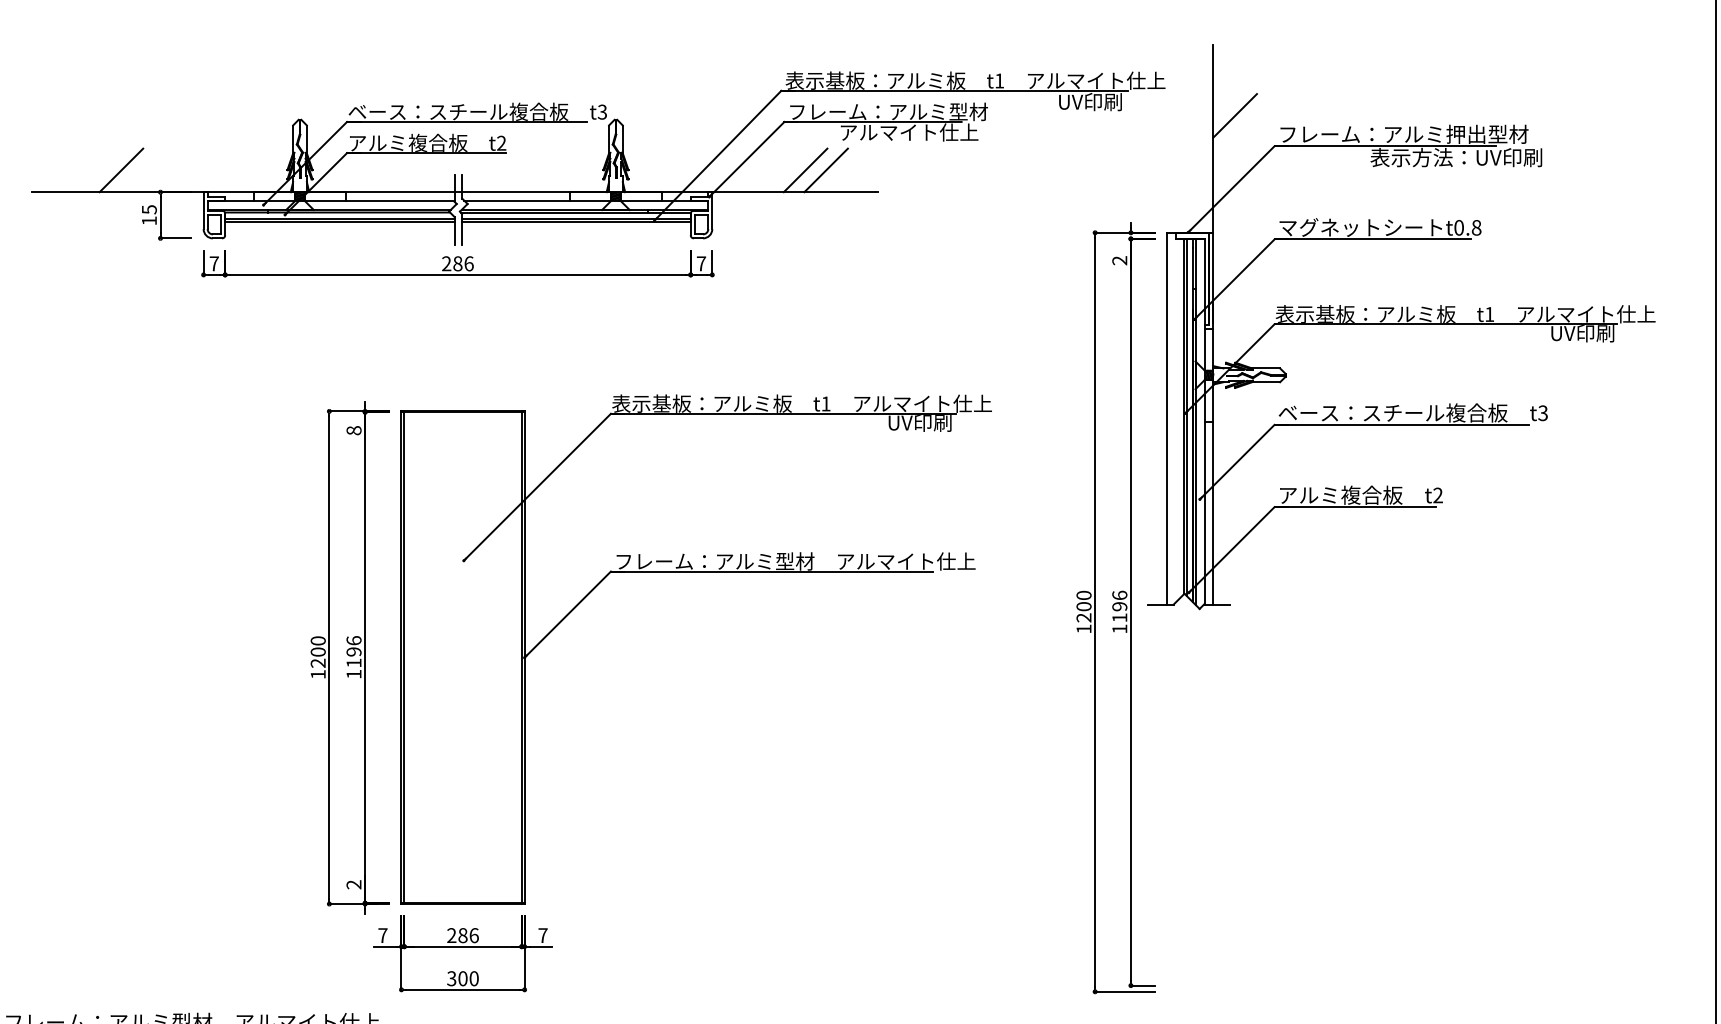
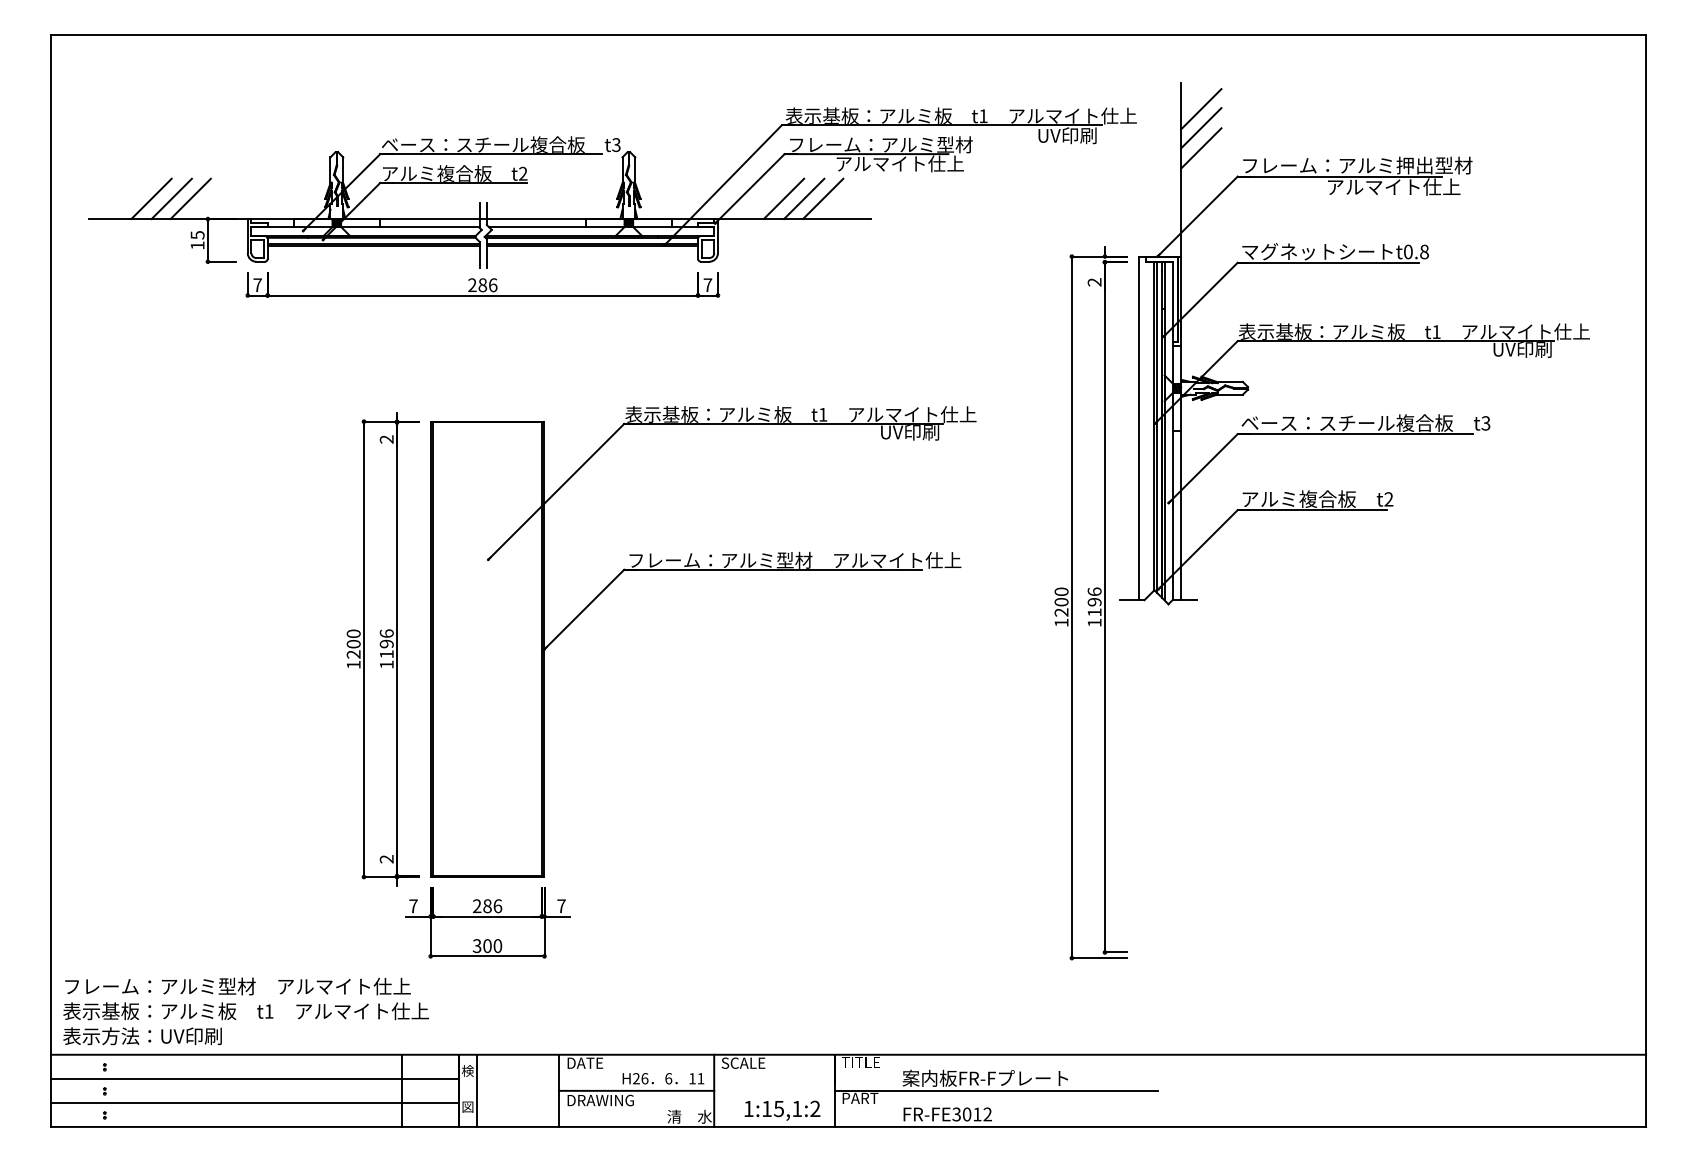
line: (1235, 73) -> (1201, 109), added
line: (1235, 94) -> (1201, 128), added
text: (1456, 156) -> (1405, 186), 表示方法：UV印刷 -> アルマイト仕上
line: (99, 169) -> (151, 198), added
line: (141, 169) -> (190, 198), added
line: (783, 169) -> (783, 198), added
text: (353, 430) -> (386, 439), 8 -> 2

